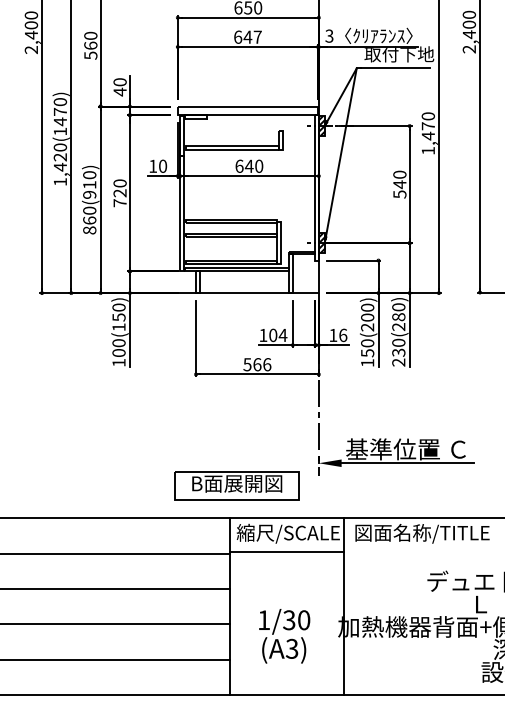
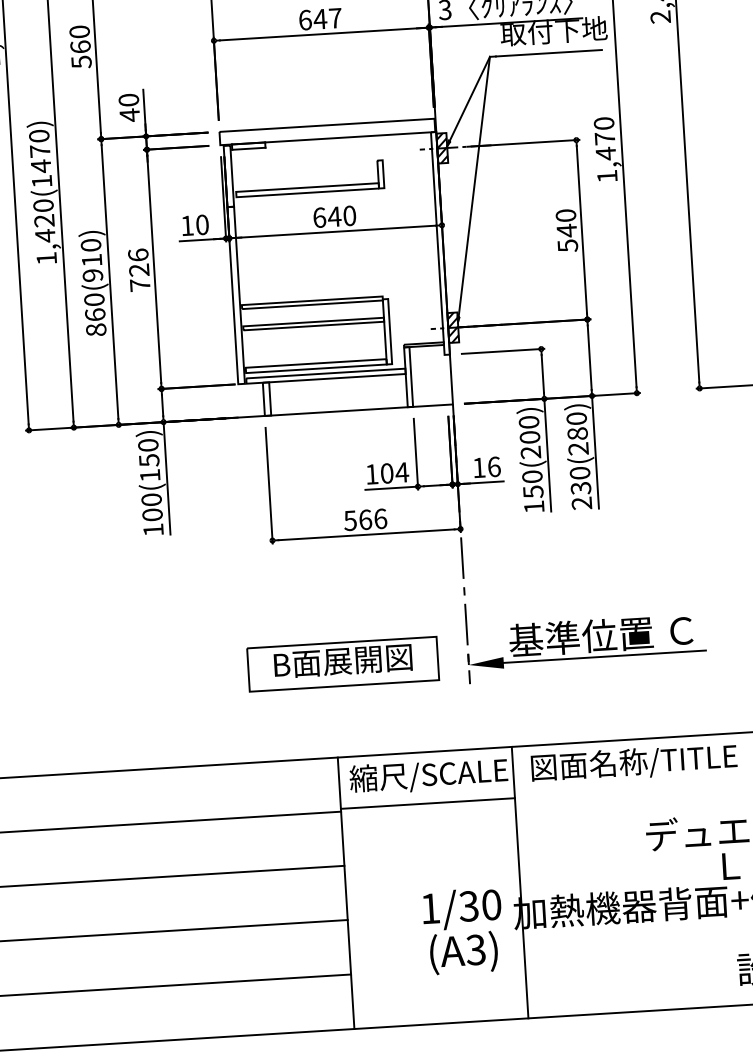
text: (119, 183) -> (137, 255), 720 -> 726
part: (236, 485) -> (342, 663), moved
text: (284, 636) -> (463, 931), moved

